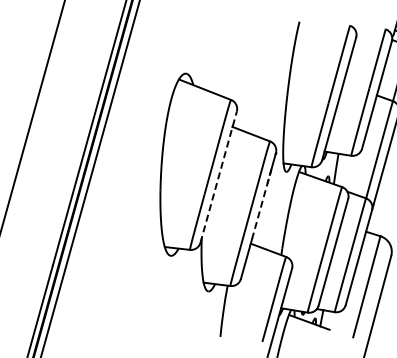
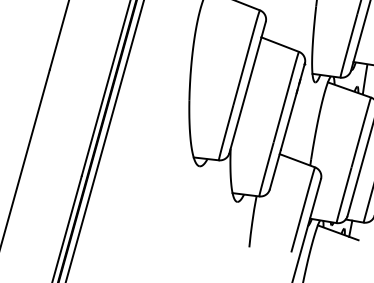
line: (218, 176) -> (247, 86), dashed -> solid
line: (261, 203) -> (290, 113), dashed -> solid

